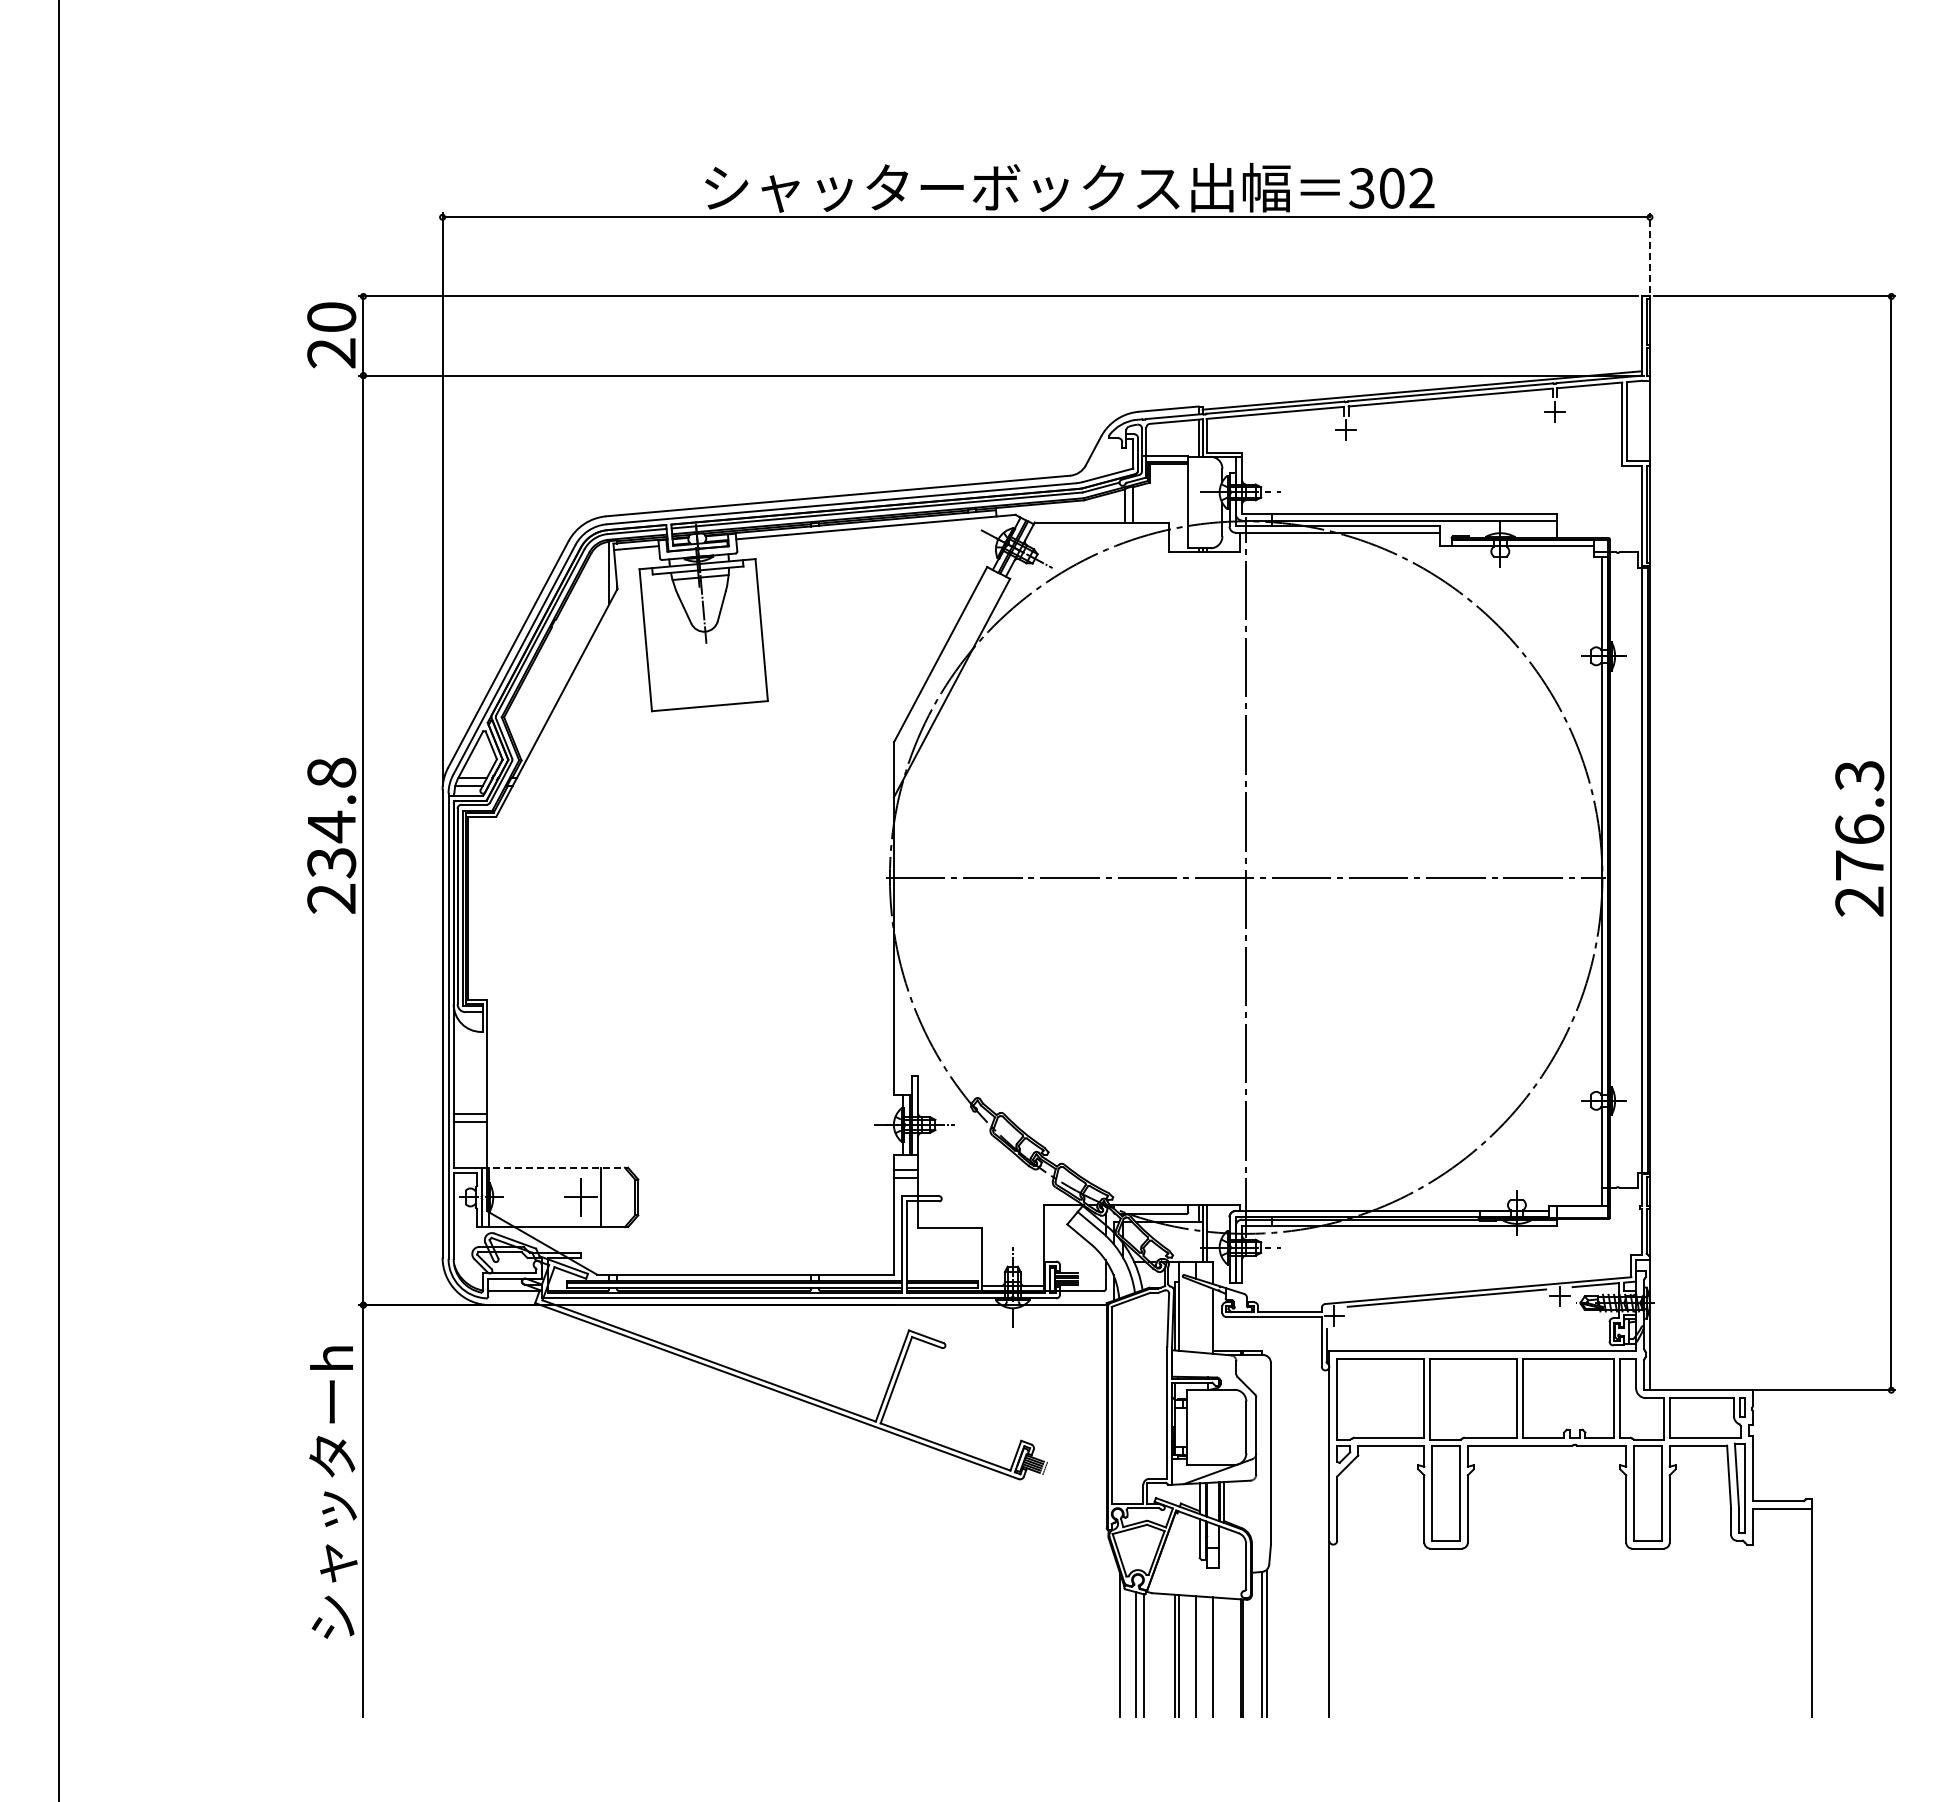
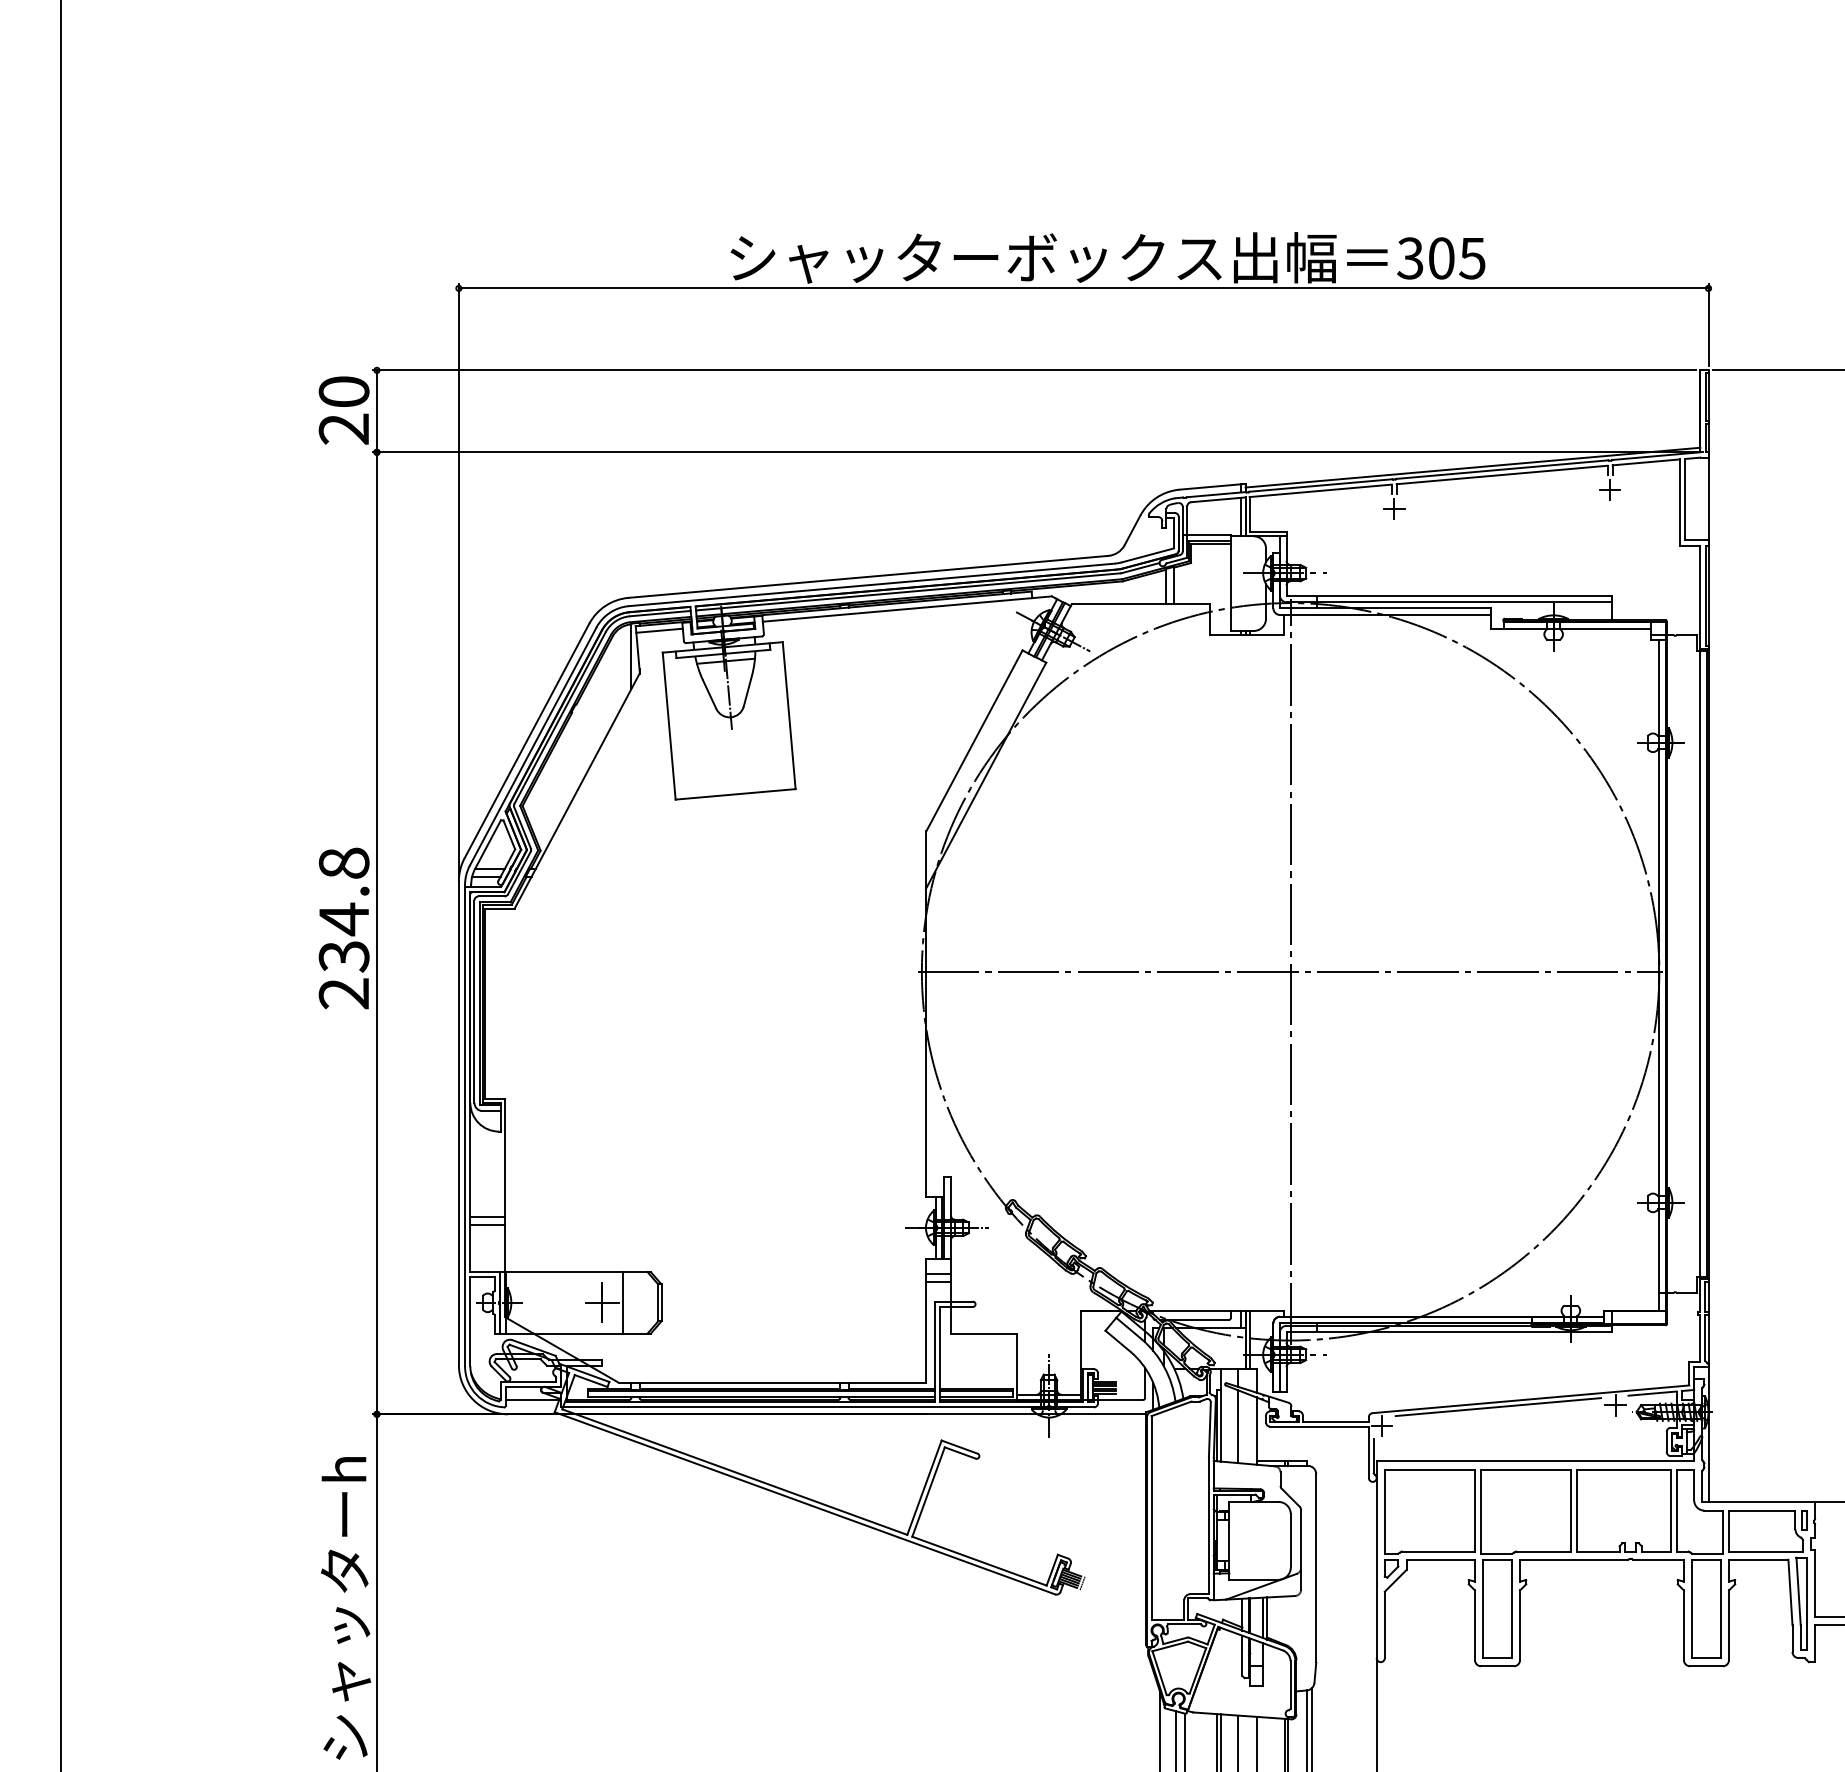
text: (1421, 187) -> (1472, 257), 302 -> 305
line: (1649, 252) -> (1708, 324), dashed -> solid
line: (555, 1167) -> (575, 1271), dashed -> solid
line: (1195, 1316) -> (1238, 1426), added

